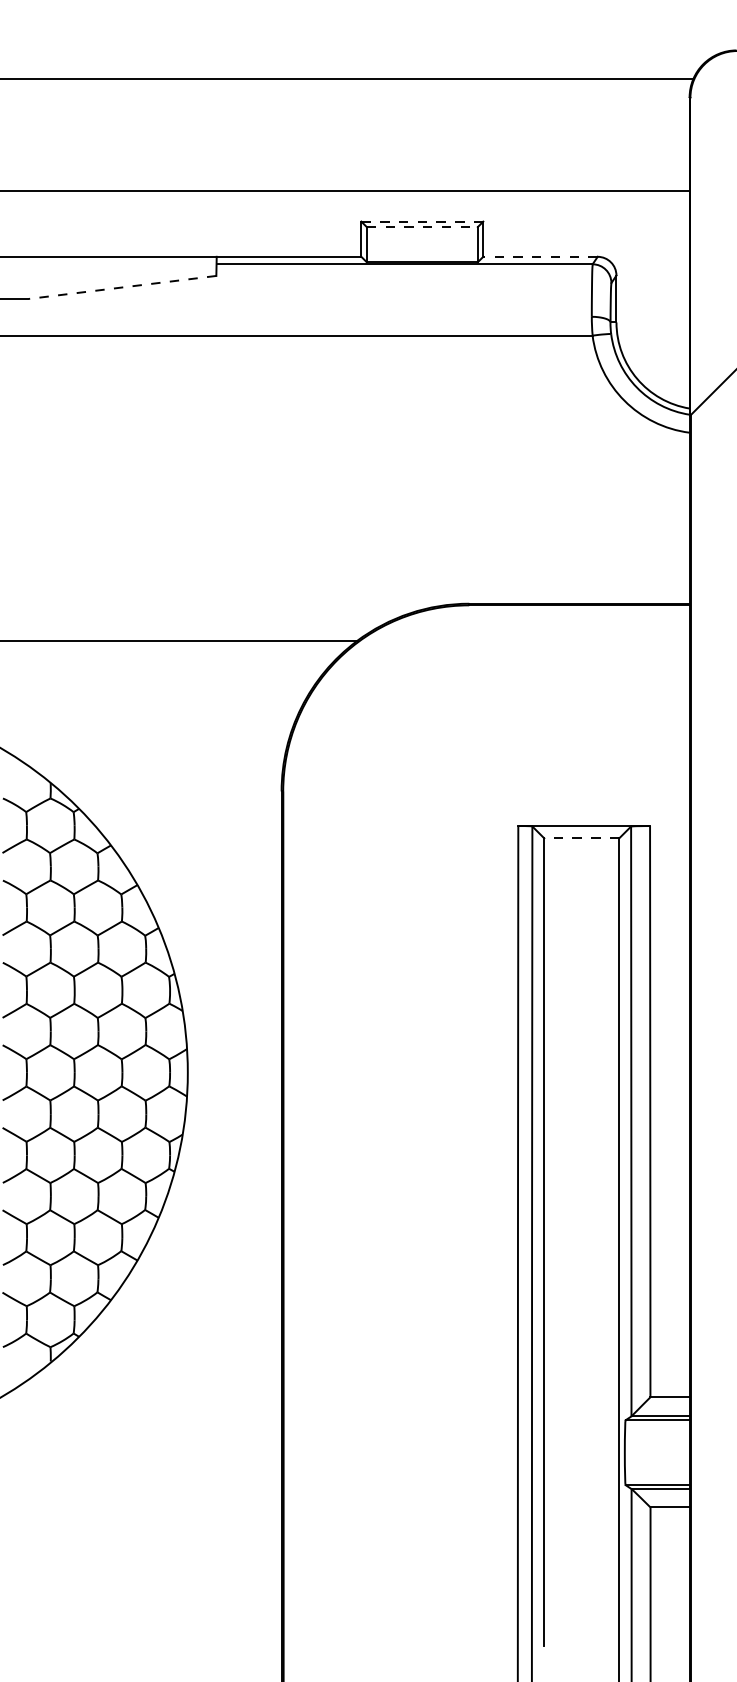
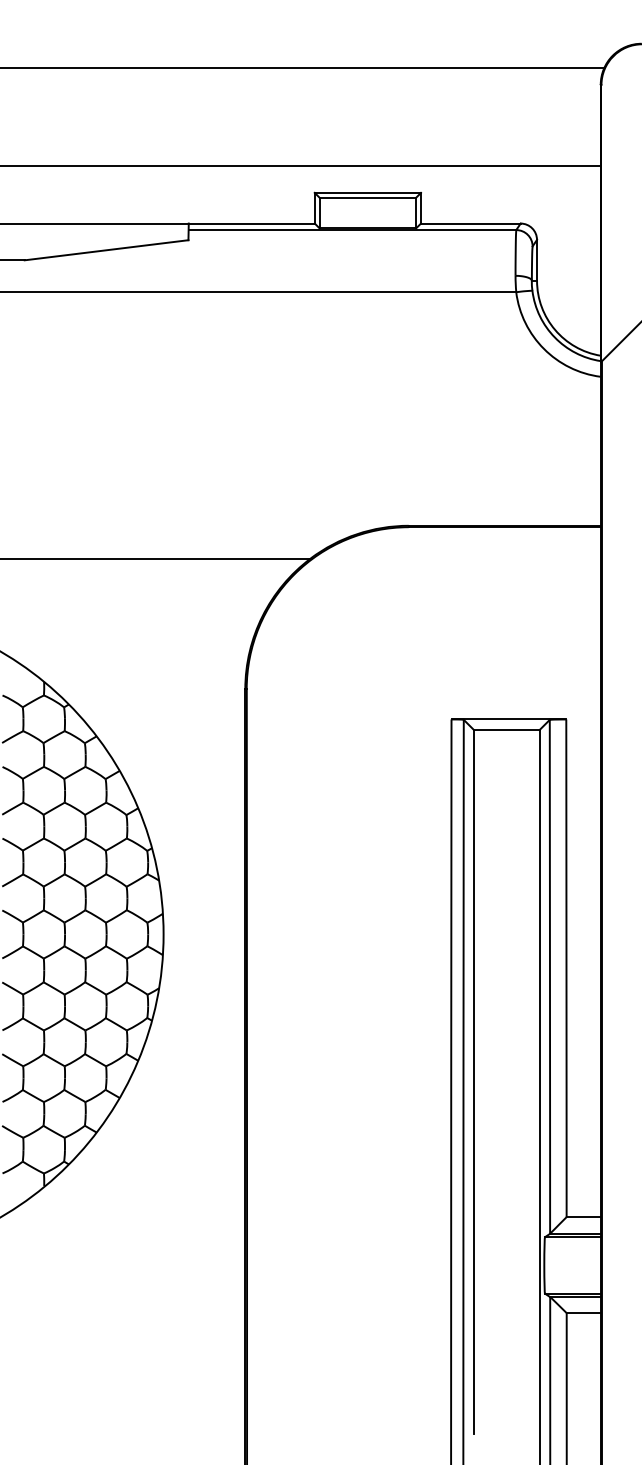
line: (422, 221) -> (368, 192), dashed -> solid
line: (422, 227) -> (368, 198), dashed -> solid
line: (540, 256) -> (470, 223), dashed -> solid
line: (122, 287) -> (106, 250), dashed -> solid
line: (581, 838) -> (506, 730), dashed -> solid

